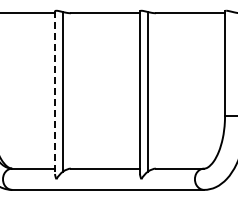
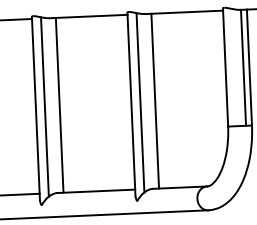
line: (76, 90) -> (59, 104), added
line: (161, 90) -> (155, 100), added
line: (55, 93) -> (36, 109), dashed -> solid

